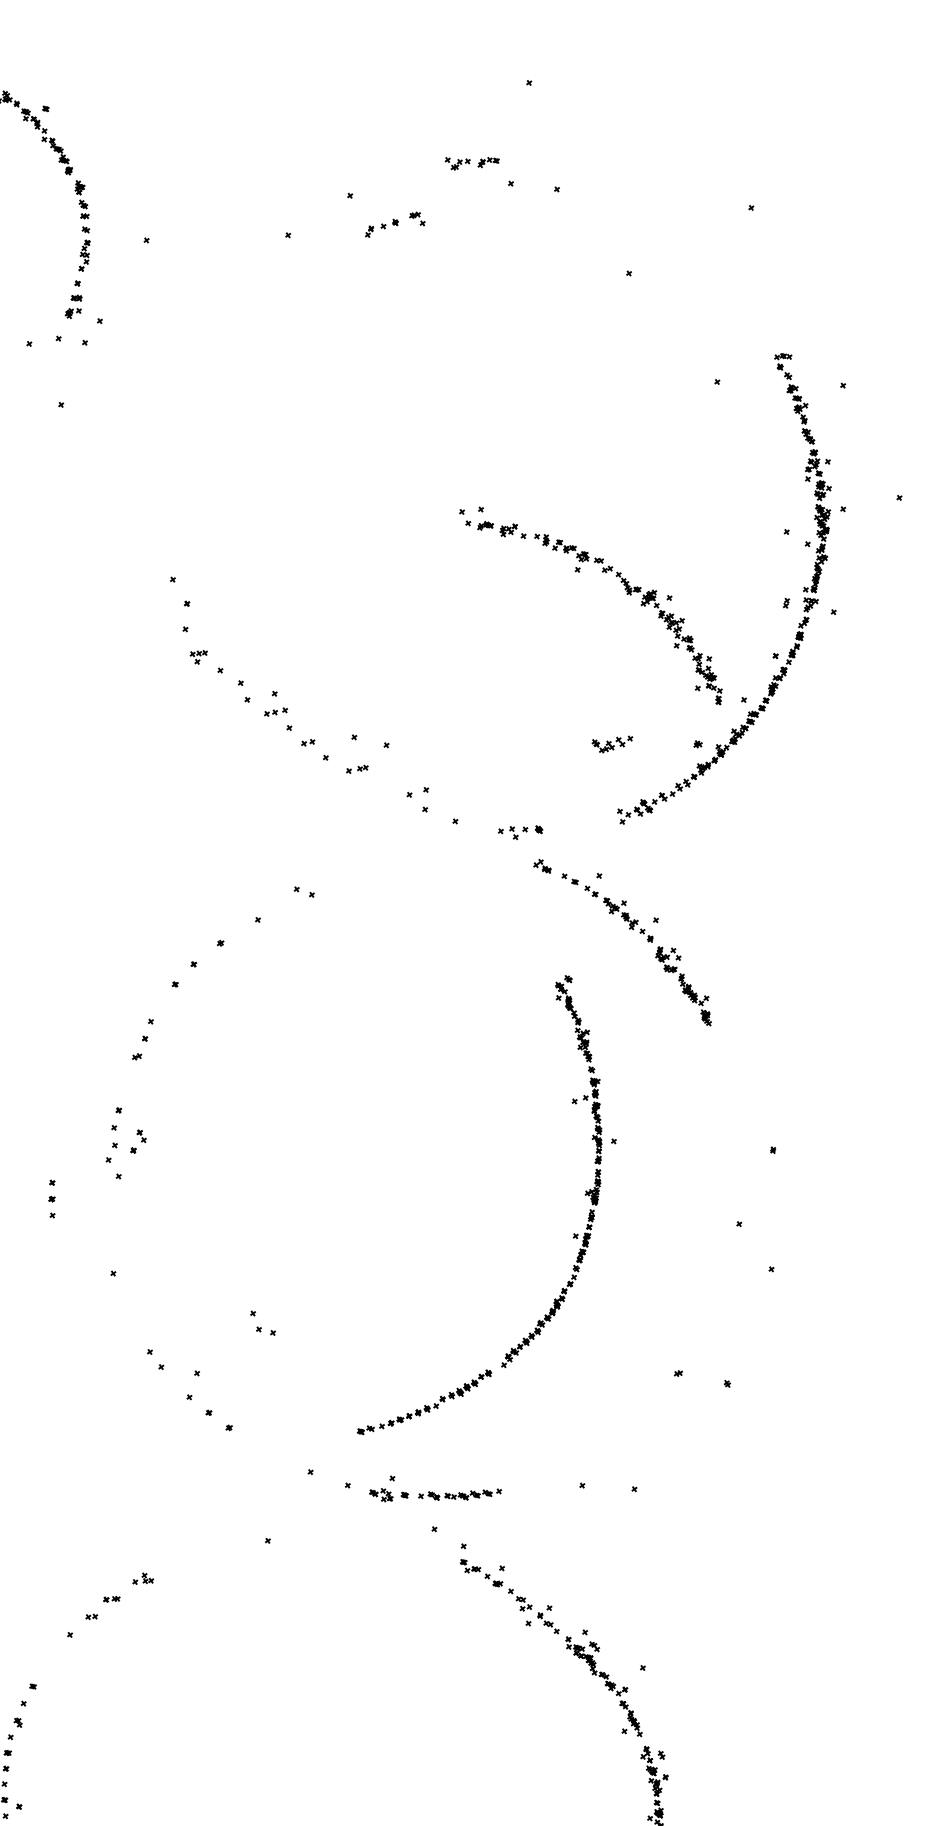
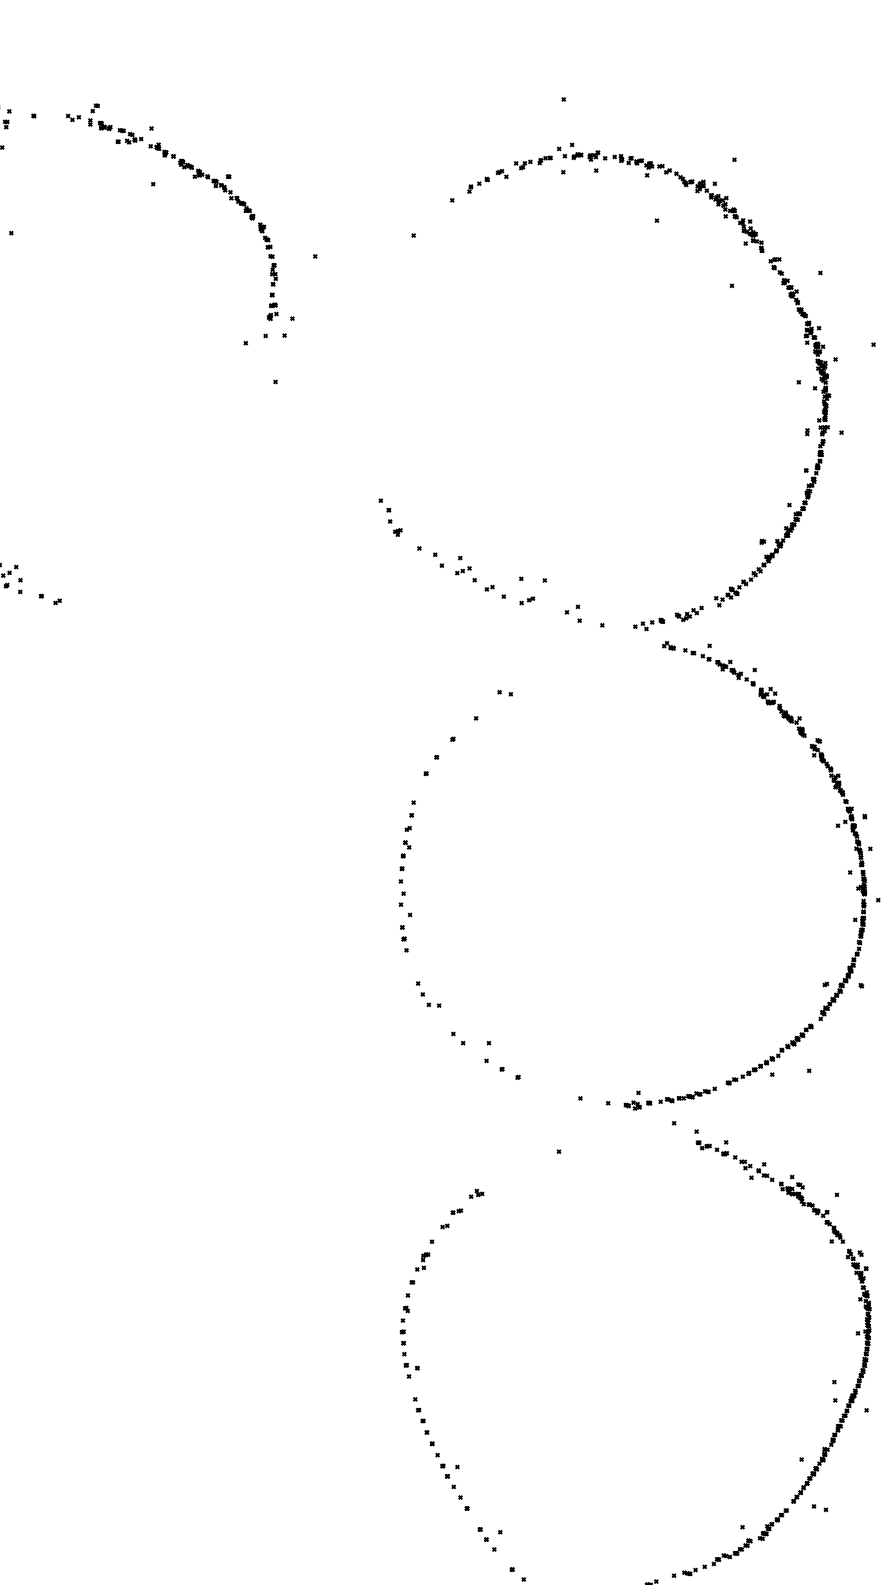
part: (395, 225) -> (487, 181), moved
part: (579, 573) -> (648, 177), moved
part: (187, 620) -> (390, 517), size x0.62
part: (610, 743) -> (688, 613), moved
part: (138, 1142) -> (405, 849), moved
part: (52, 1198) -> (404, 938), moved
part: (573, 1232) -> (853, 917), moved
part: (262, 1322) -> (430, 999), moved
part: (52, 1660) -> (422, 1261), added

